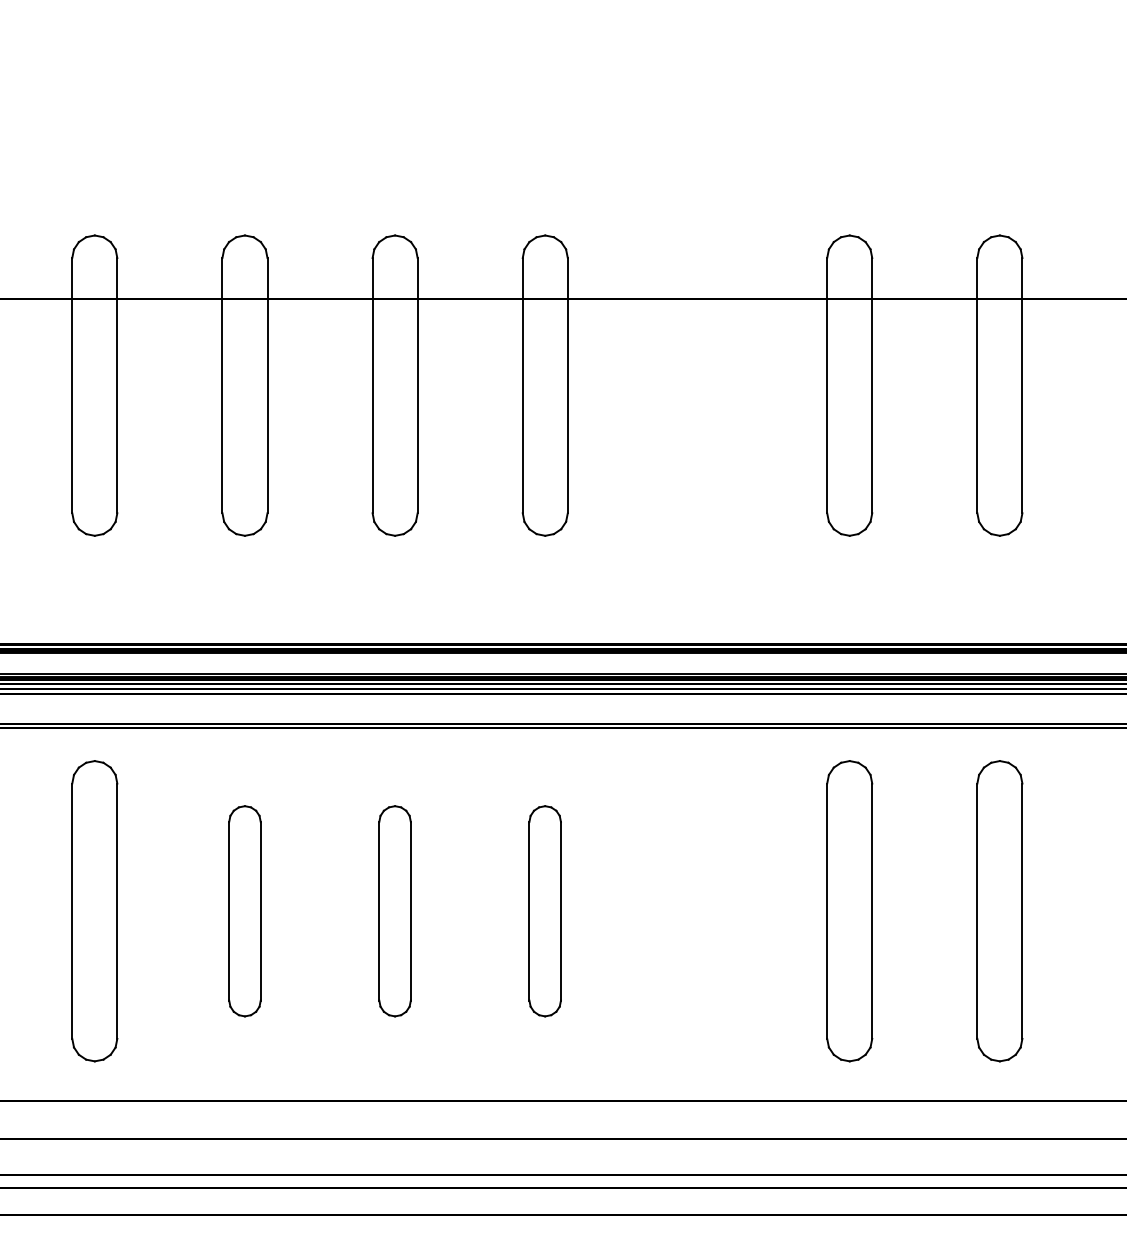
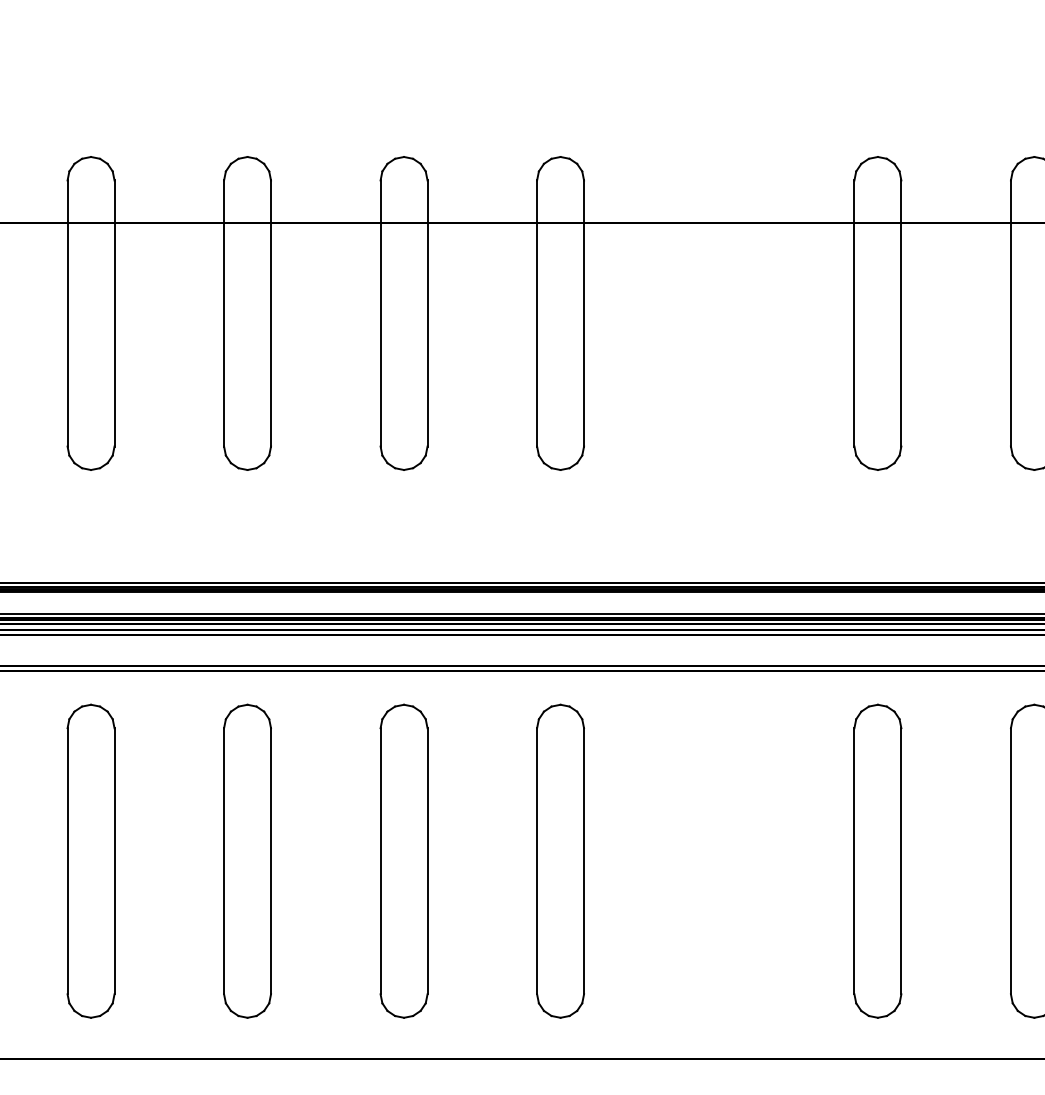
part: (244, 911) -> (247, 861), size x1.43
part: (394, 911) -> (403, 861), size x1.43
part: (544, 911) -> (559, 861), size x1.43

